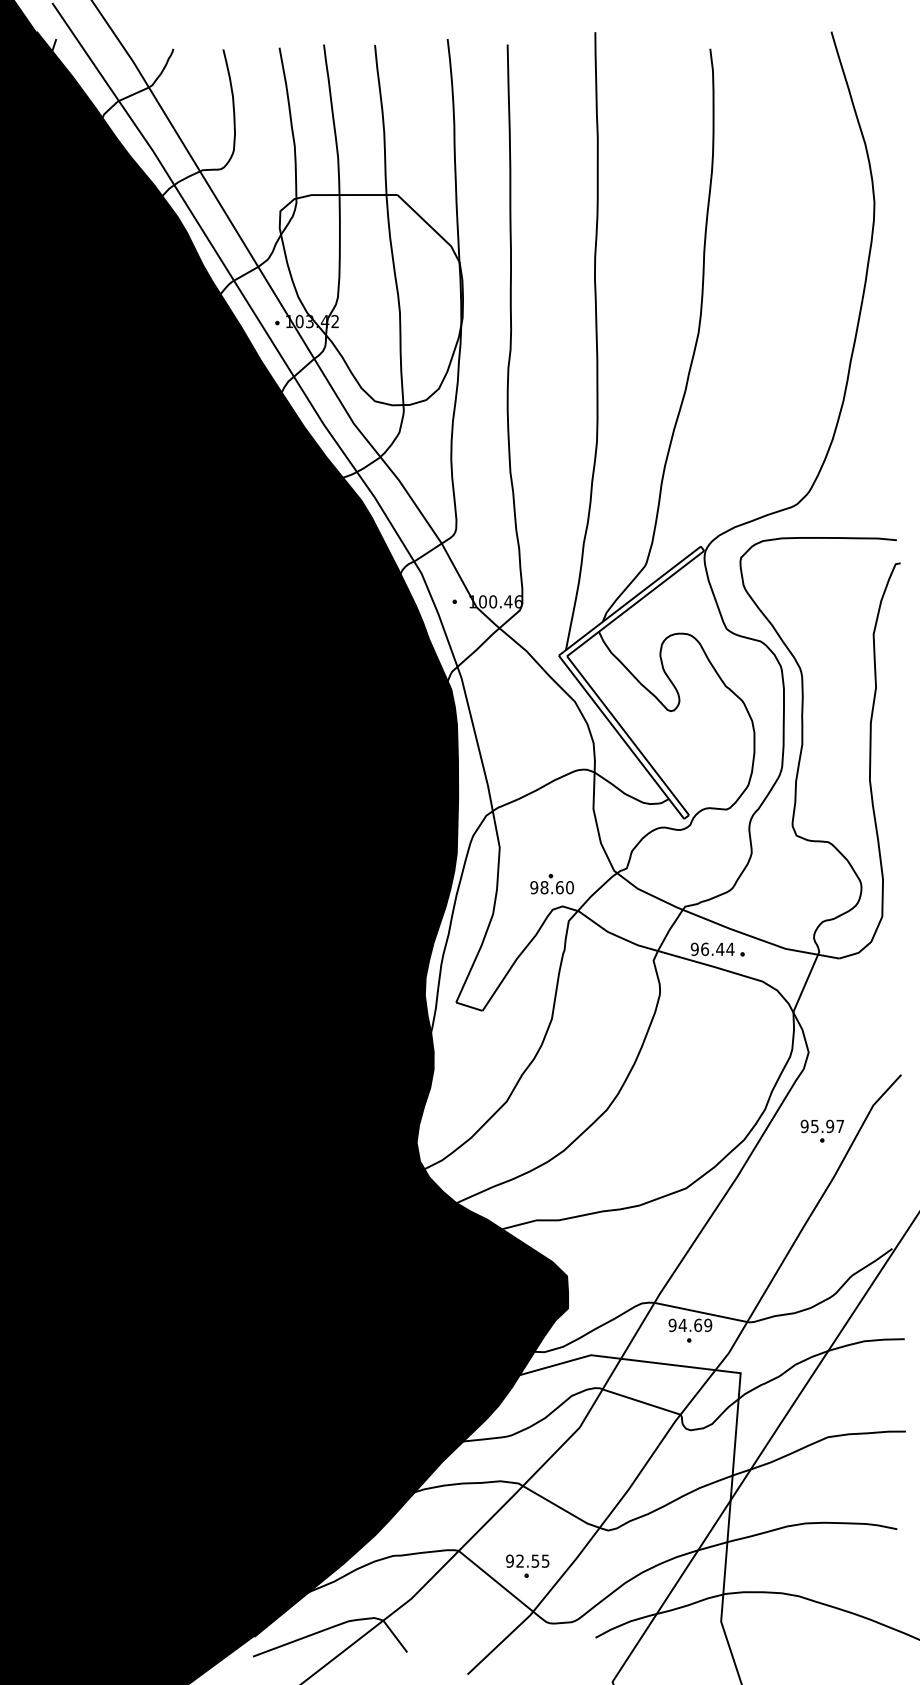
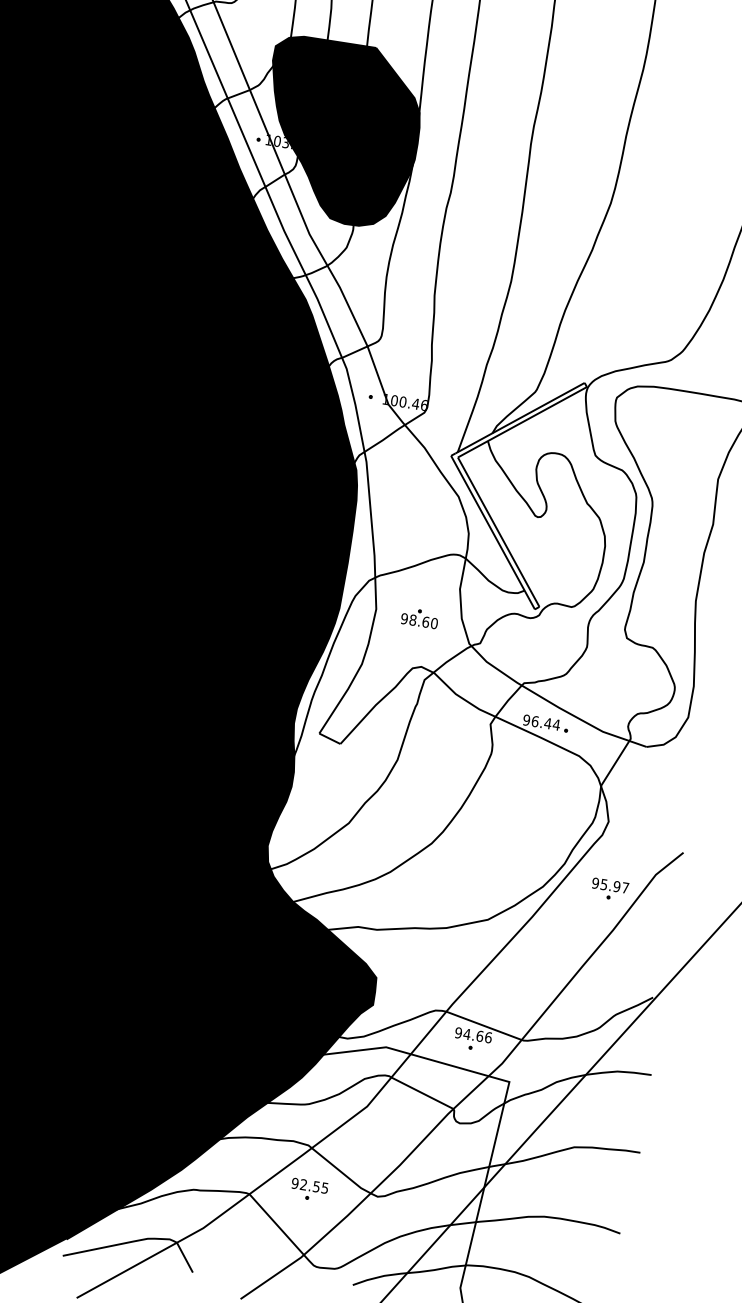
fill: (371, 299) -> (340, 132), added
part: (551, 884) -> (419, 618), moved
text: (708, 1325) -> (488, 1037), 94.69 -> 94.66
part: (527, 1565) -> (309, 1189), moved

